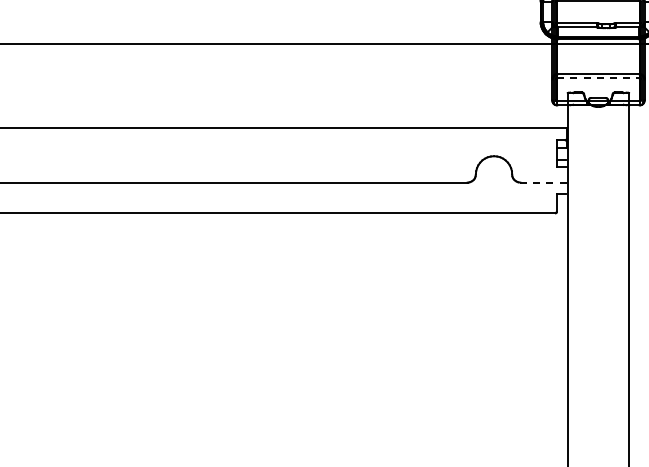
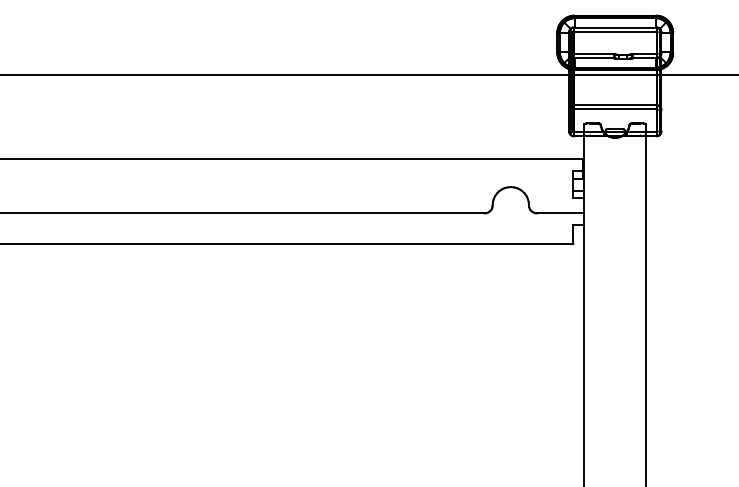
line: (598, 78) -> (615, 109), dashed -> solid
line: (542, 182) -> (559, 213), dashed -> solid

